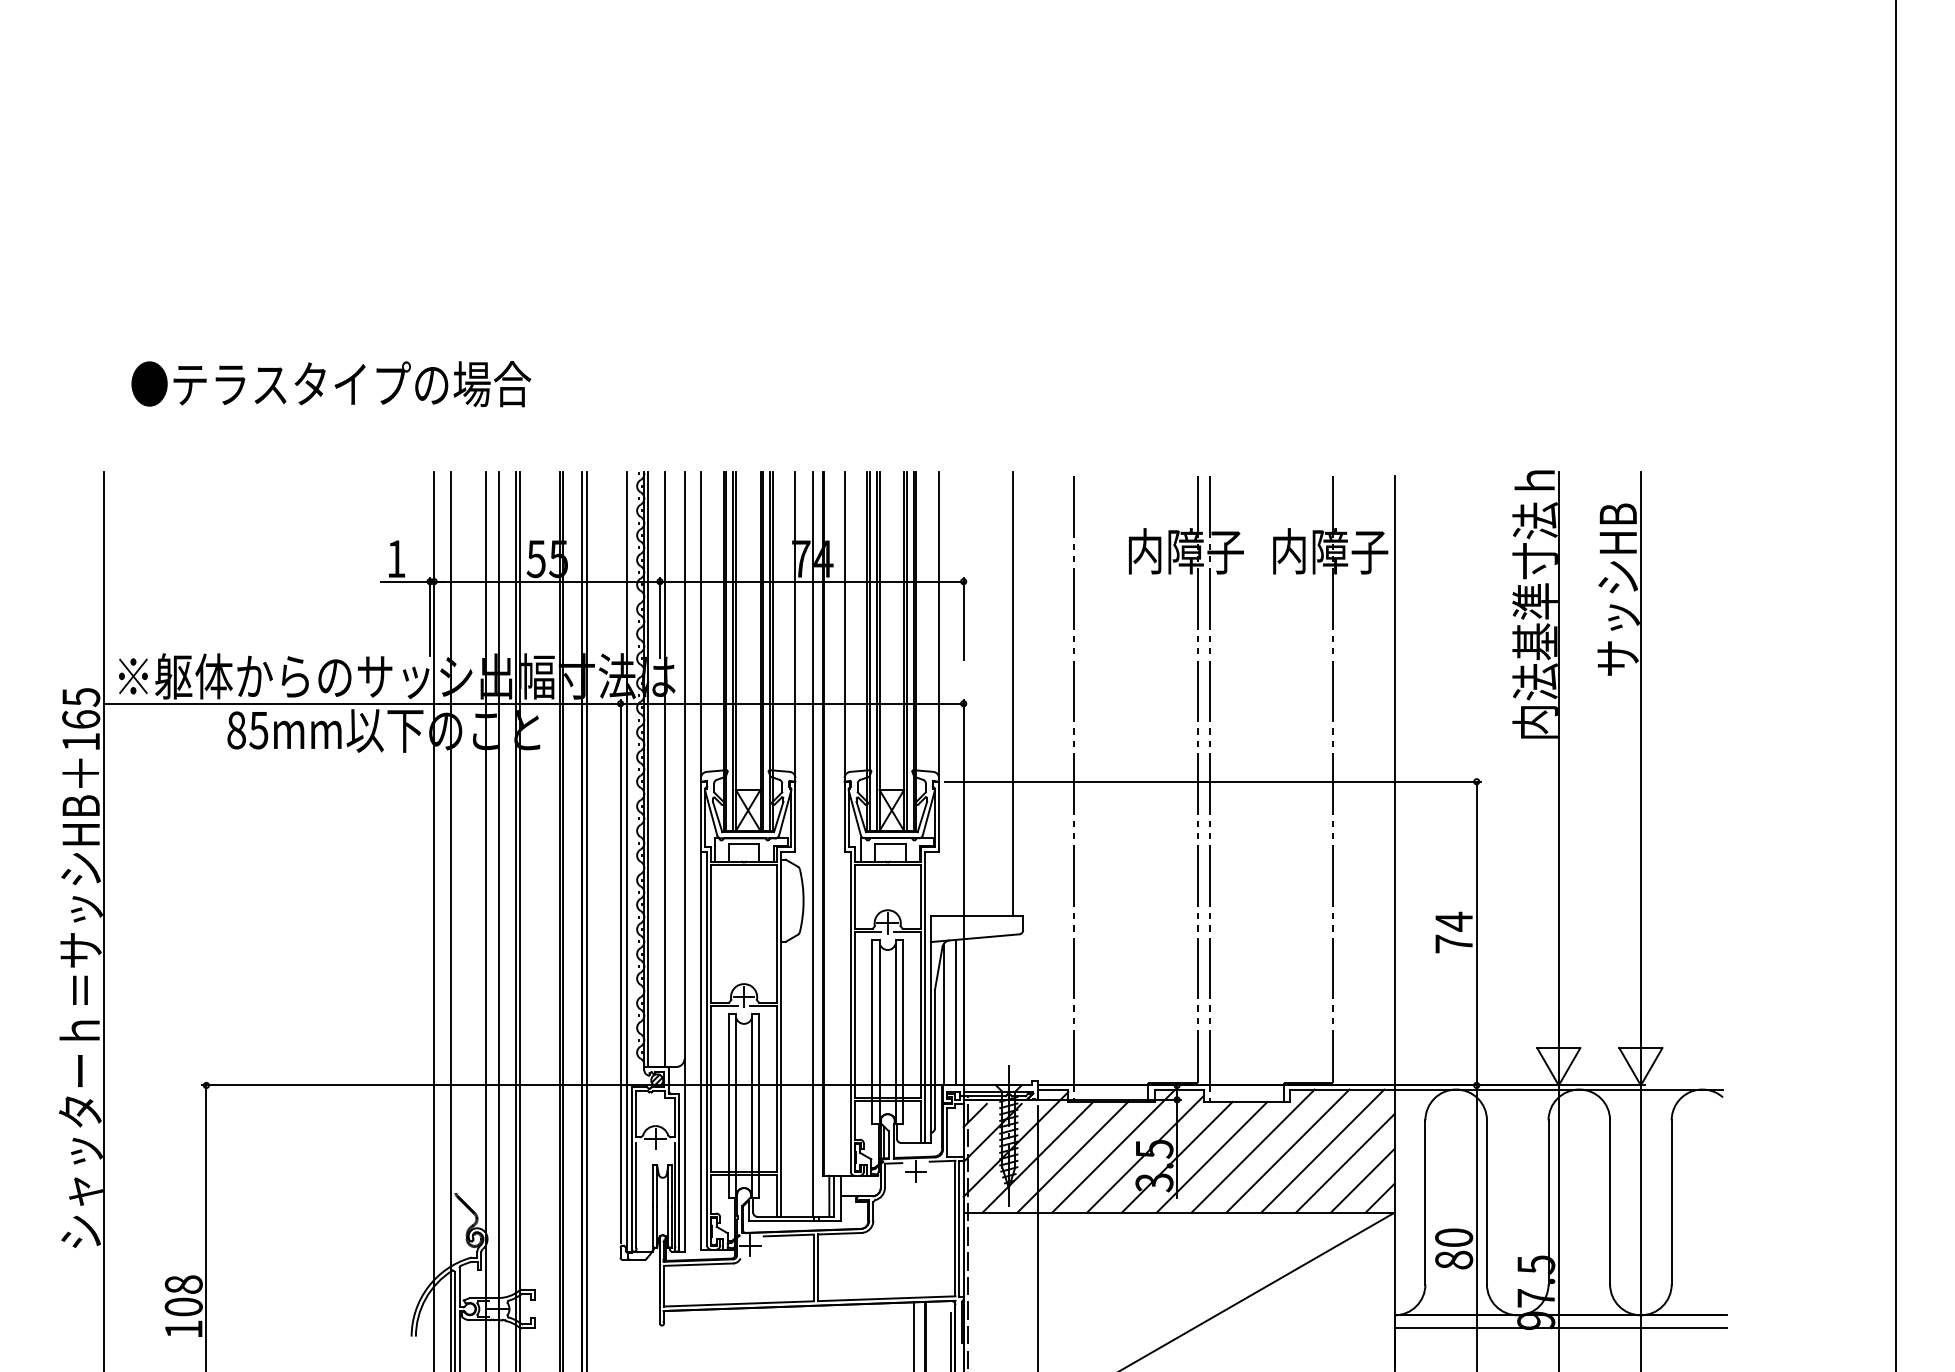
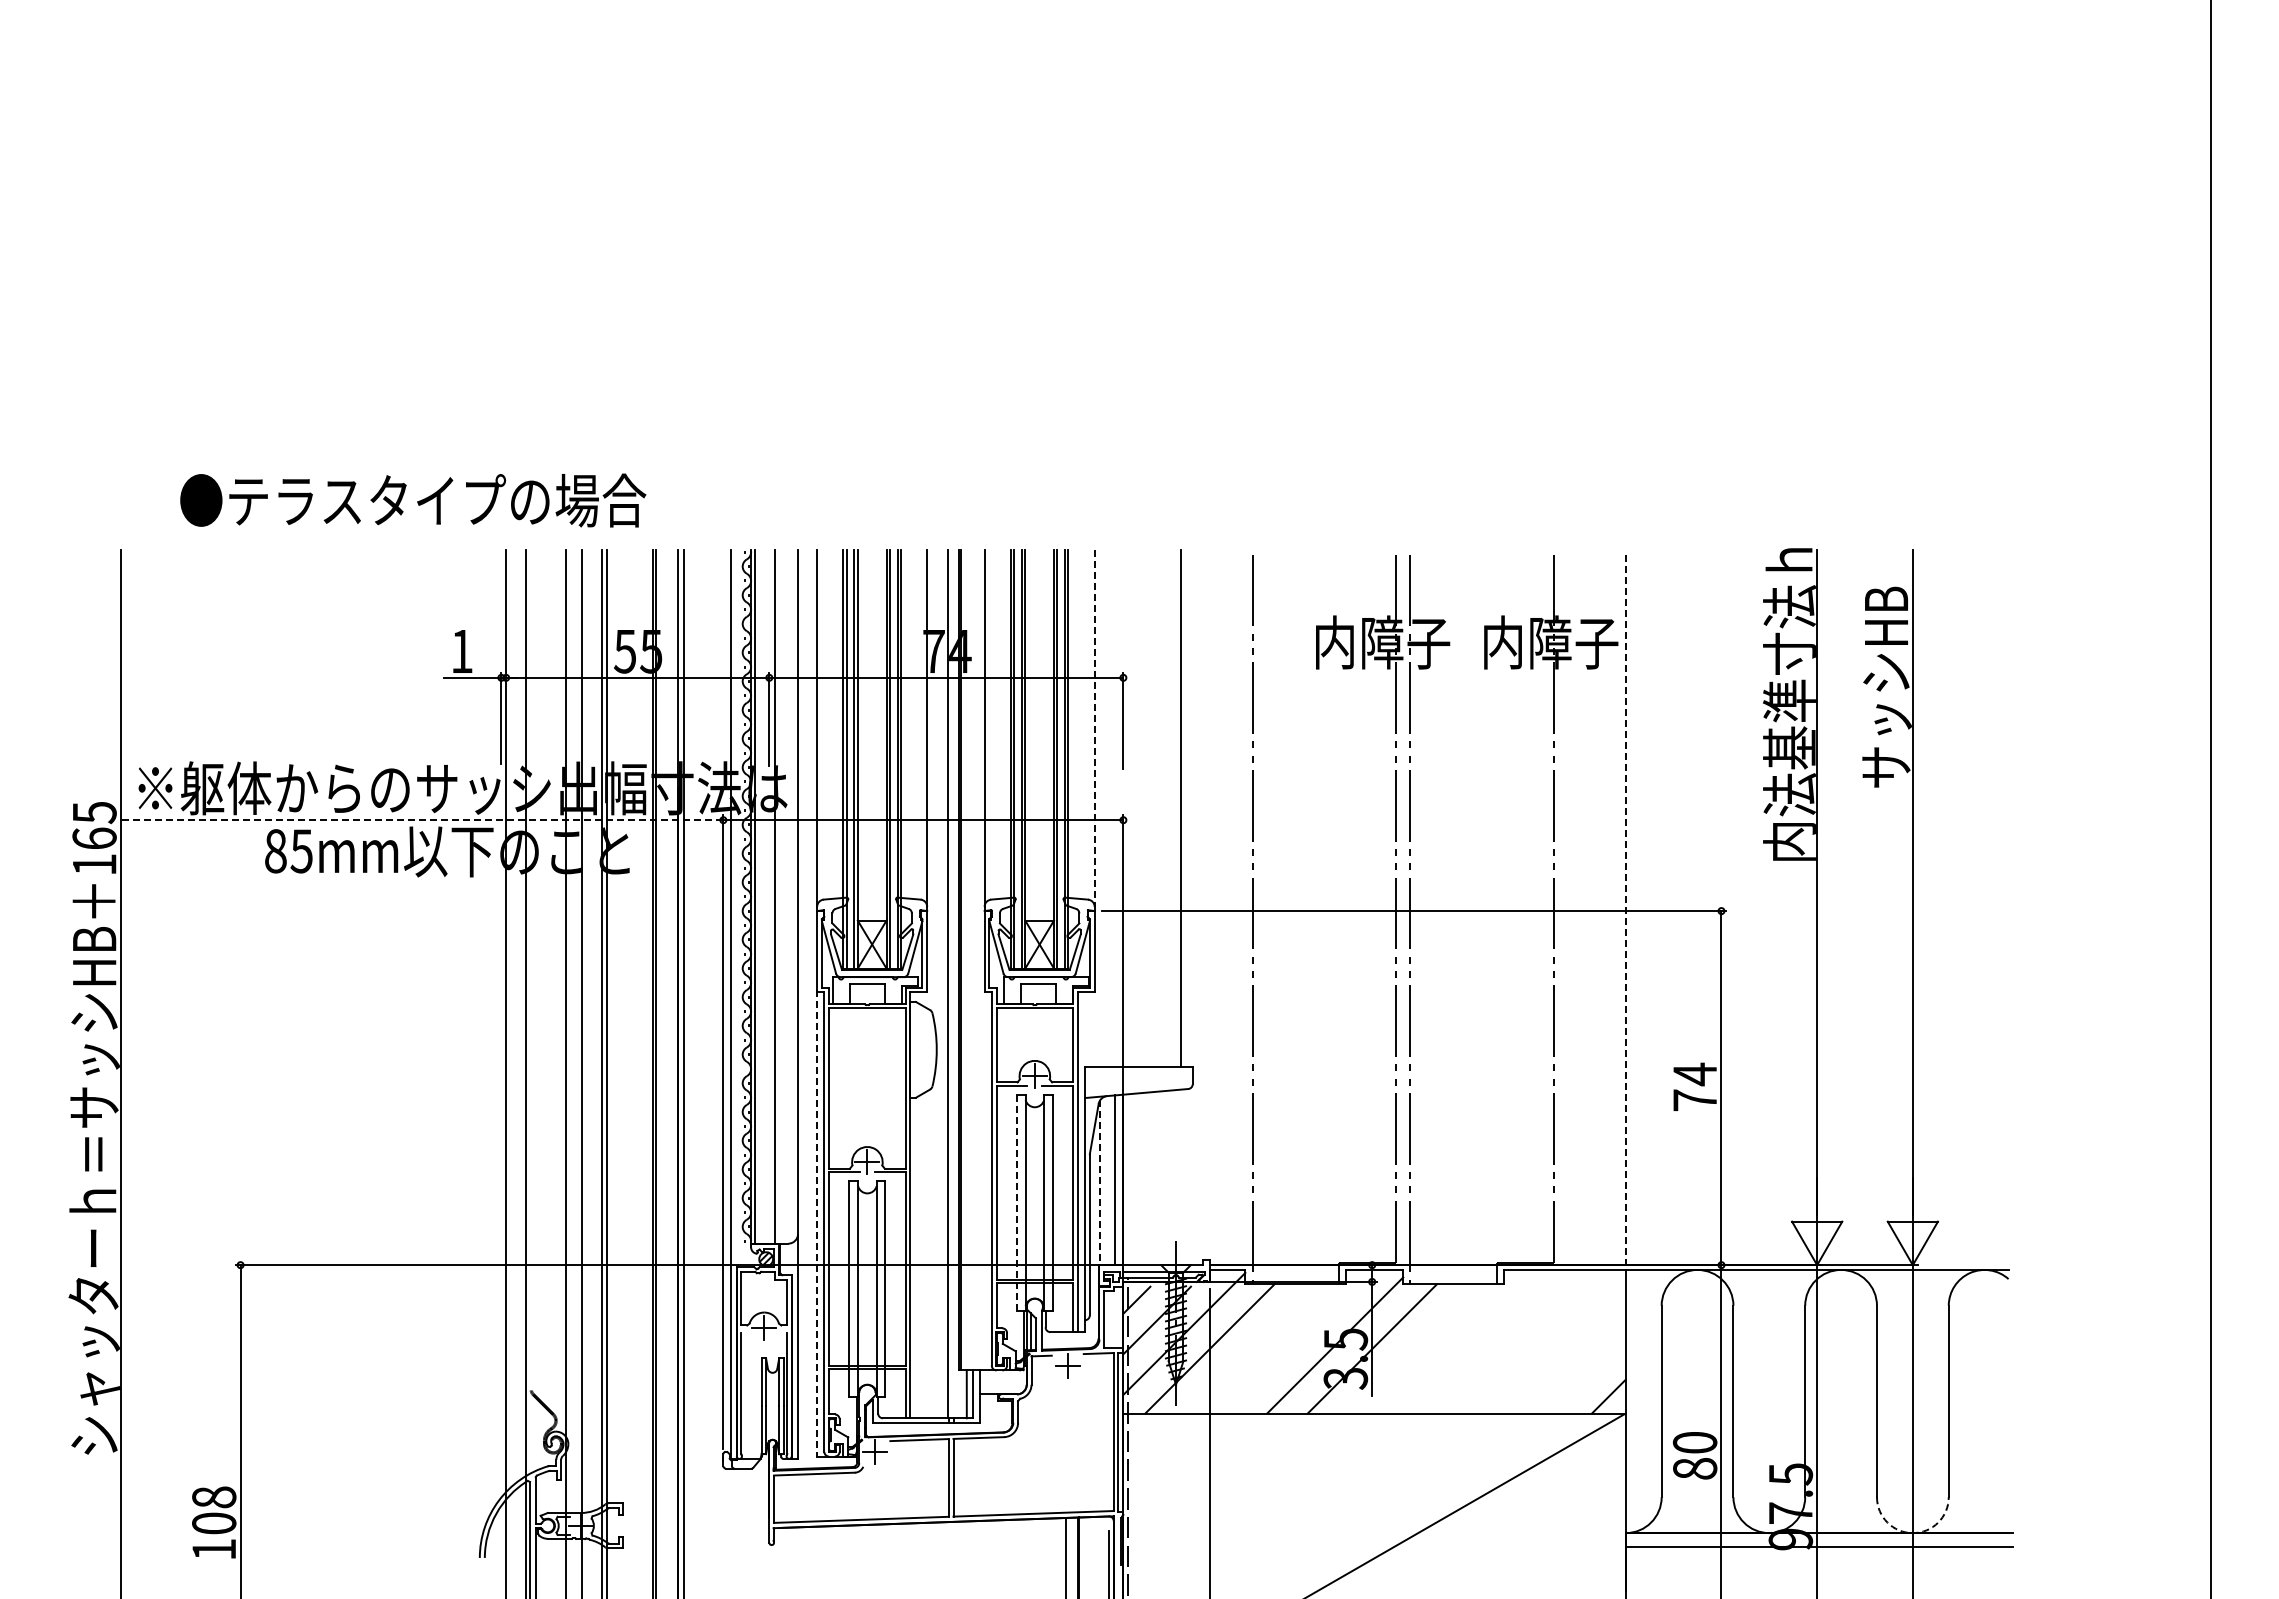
text: (331, 384) -> (413, 500), moved
line: (938, 625) -> (1094, 728), solid -> dashed
line: (362, 704) -> (422, 820), solid -> dashed
line: (1394, 782) -> (1625, 912), solid -> dashed
line: (944, 1014) -> (1100, 1182), solid -> dashed
line: (871, 1031) -> (1016, 1202), solid -> dashed
line: (701, 1049) -> (817, 1223), solid -> dashed
line: (1113, 1150) -> (1298, 1341), removed
line: (1252, 1150) -> (1460, 1341), removed
line: (1288, 1150) -> (1501, 1341), removed
line: (1322, 1150) -> (1541, 1341), removed
line: (1072, 1156) -> (1250, 1348), removed
line: (1211, 1156) -> (1412, 1348), removed
line: (1344, 1162) -> (1567, 1355), removed
line: (1362, 1180) -> (1588, 1376), removed
arc: (1640, 1315) -> (1912, 1533), solid -> dashed

